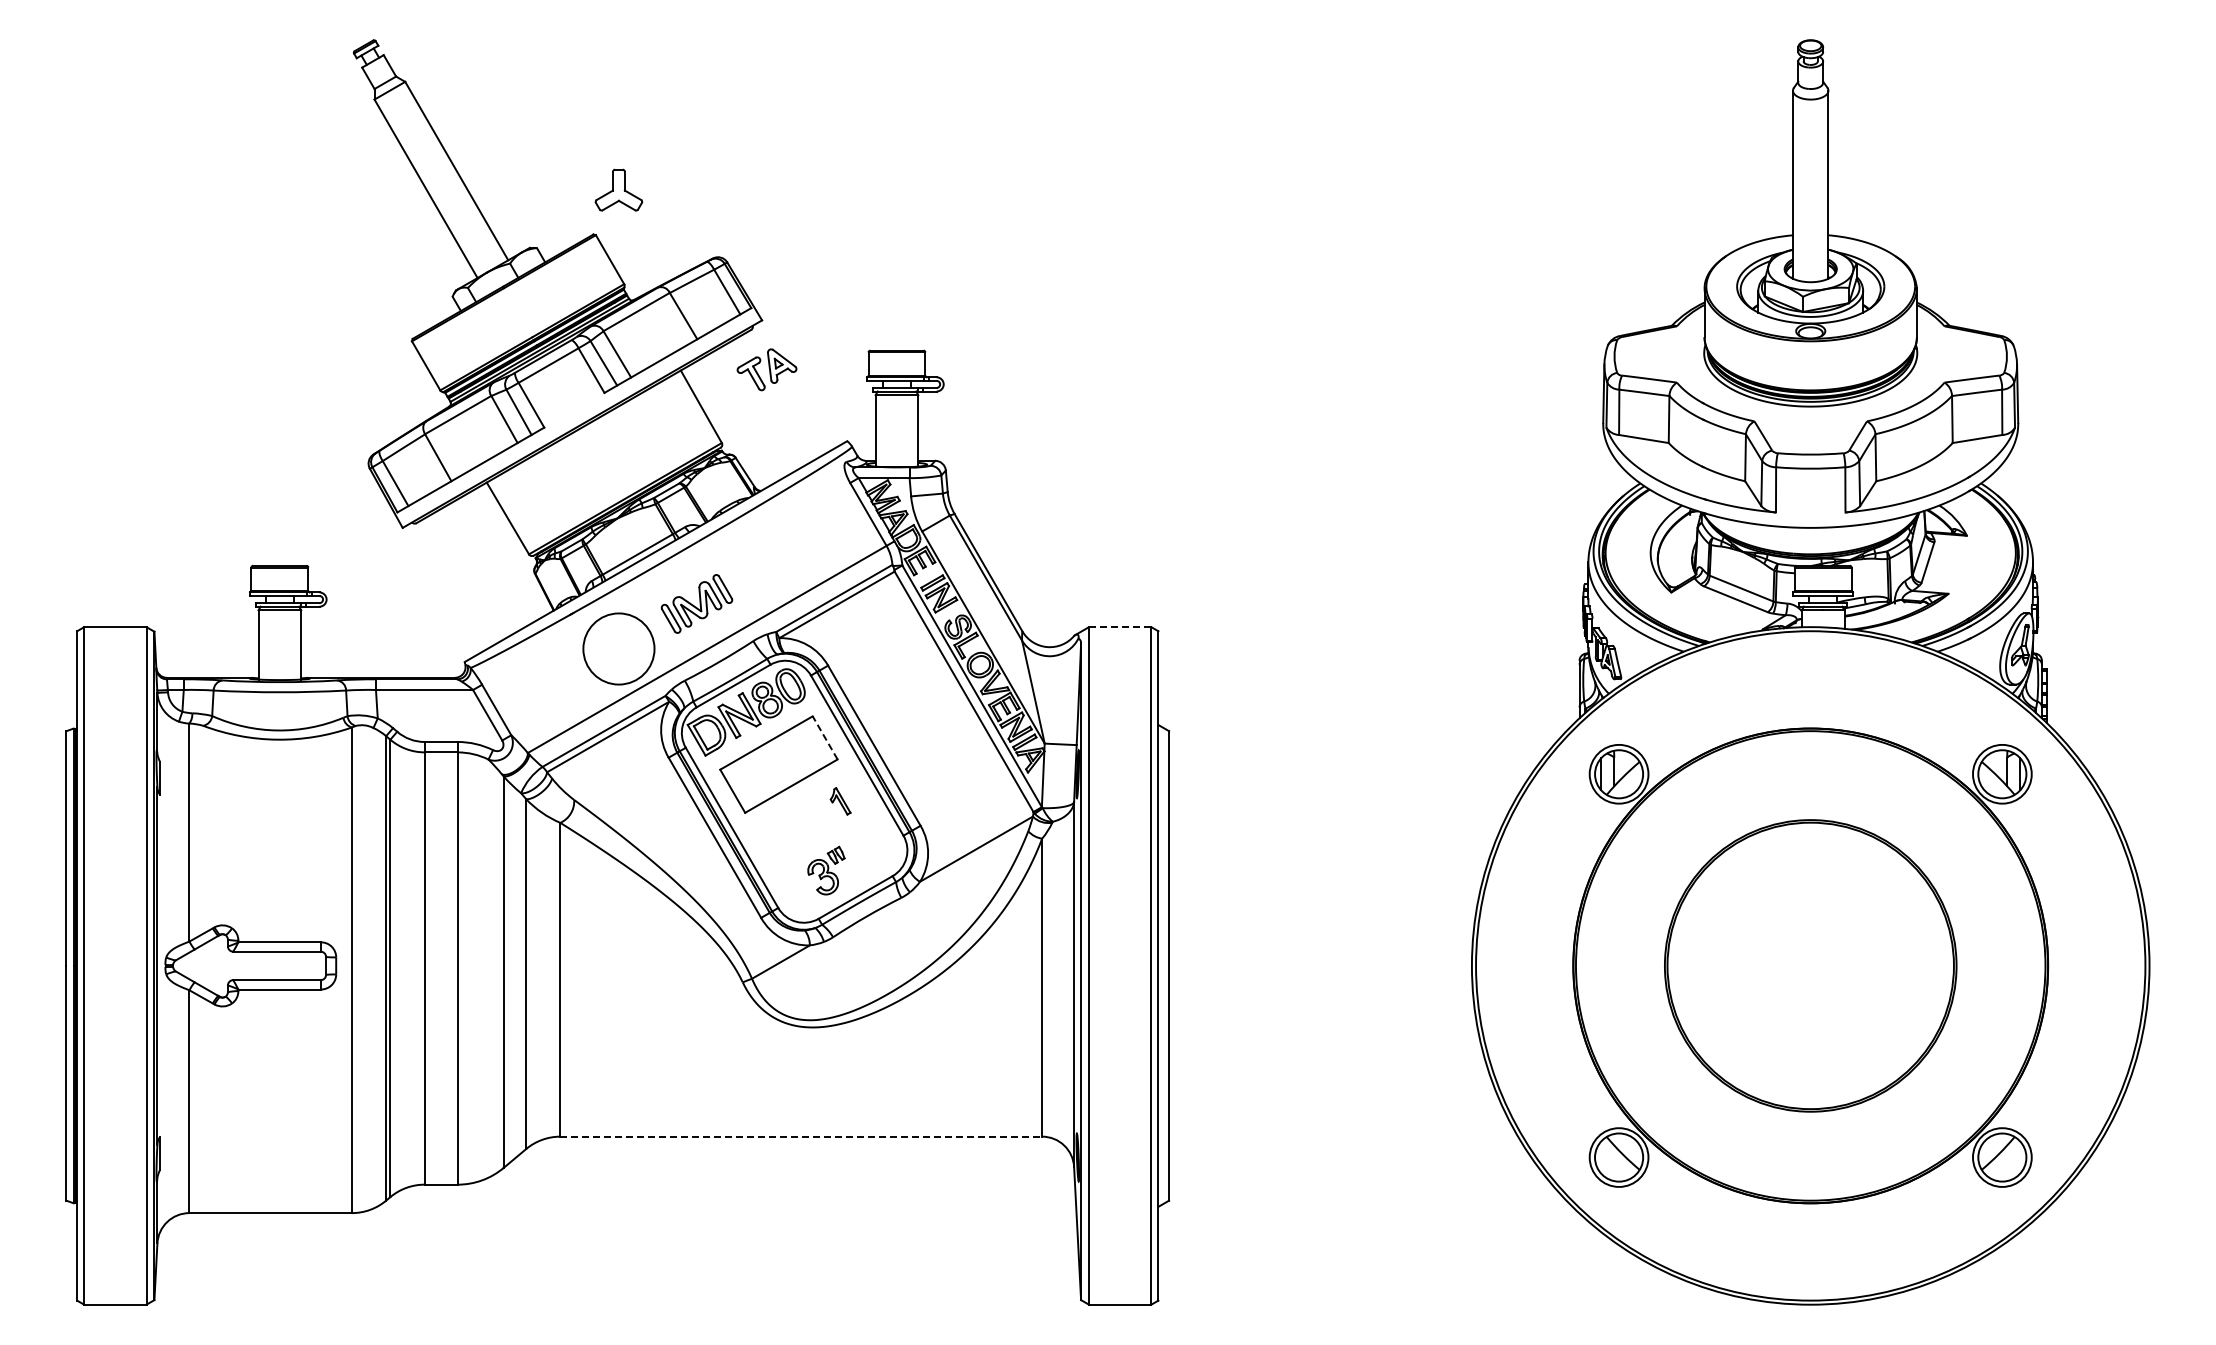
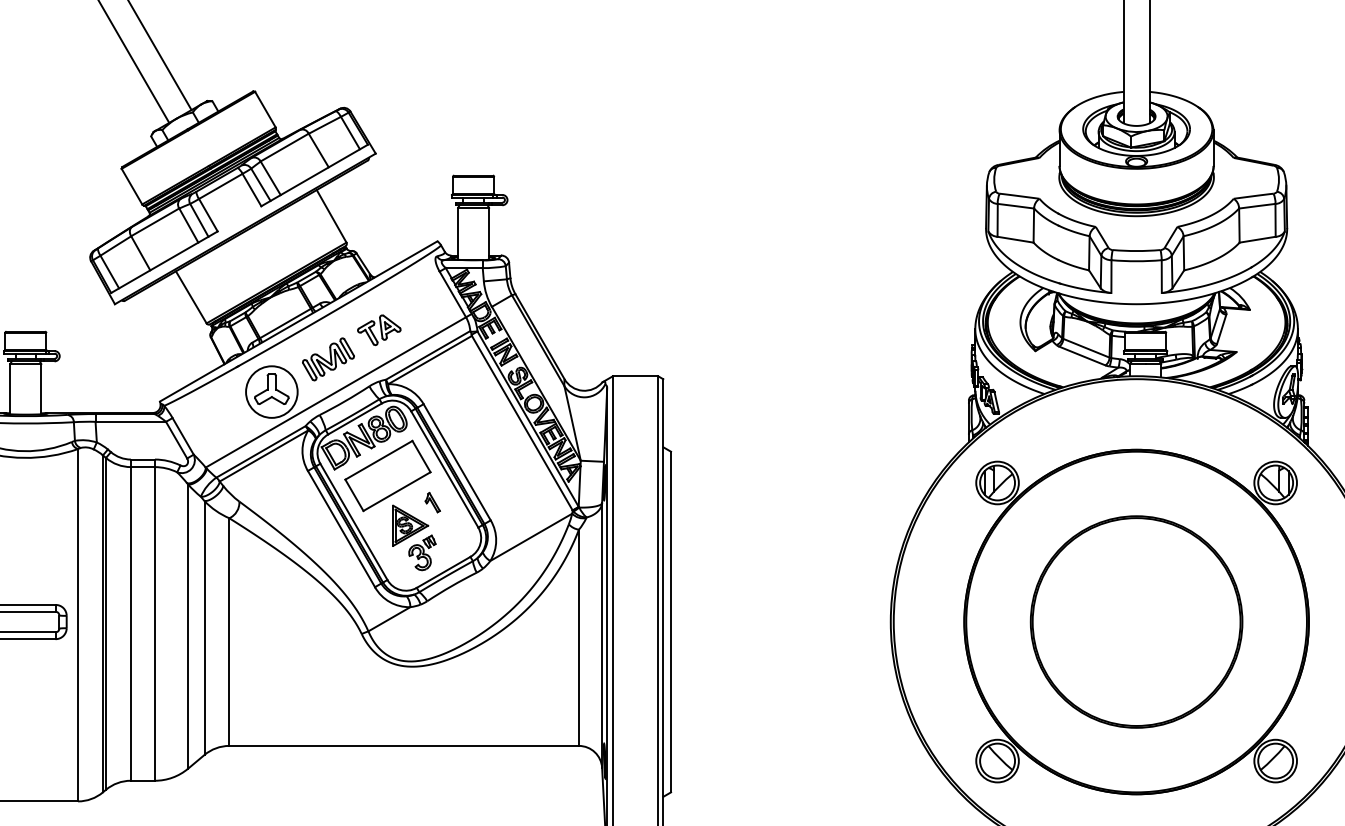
part: (618, 189) -> (271, 388), moved
part: (766, 369) -> (378, 330), moved
line: (1119, 627) -> (635, 376), dashed -> solid
line: (825, 737) -> (421, 456), dashed -> solid
part: (810, 832) -> (410, 525), added
line: (801, 1136) -> (404, 745), dashed -> solid

